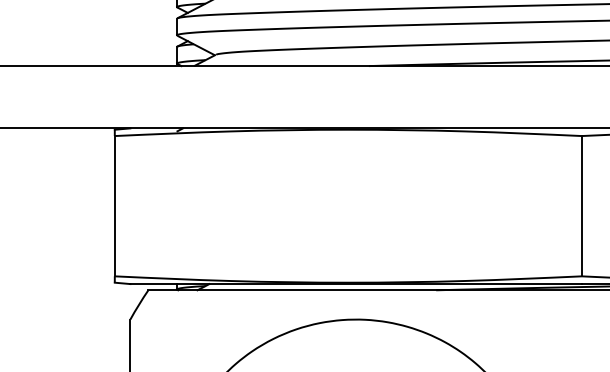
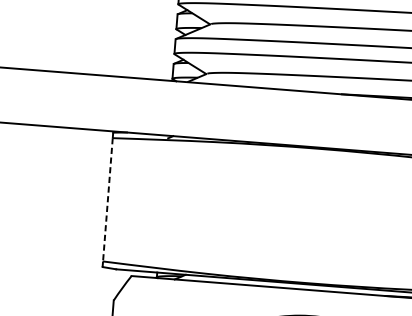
line: (114, 206) -> (107, 200), solid -> dashed

